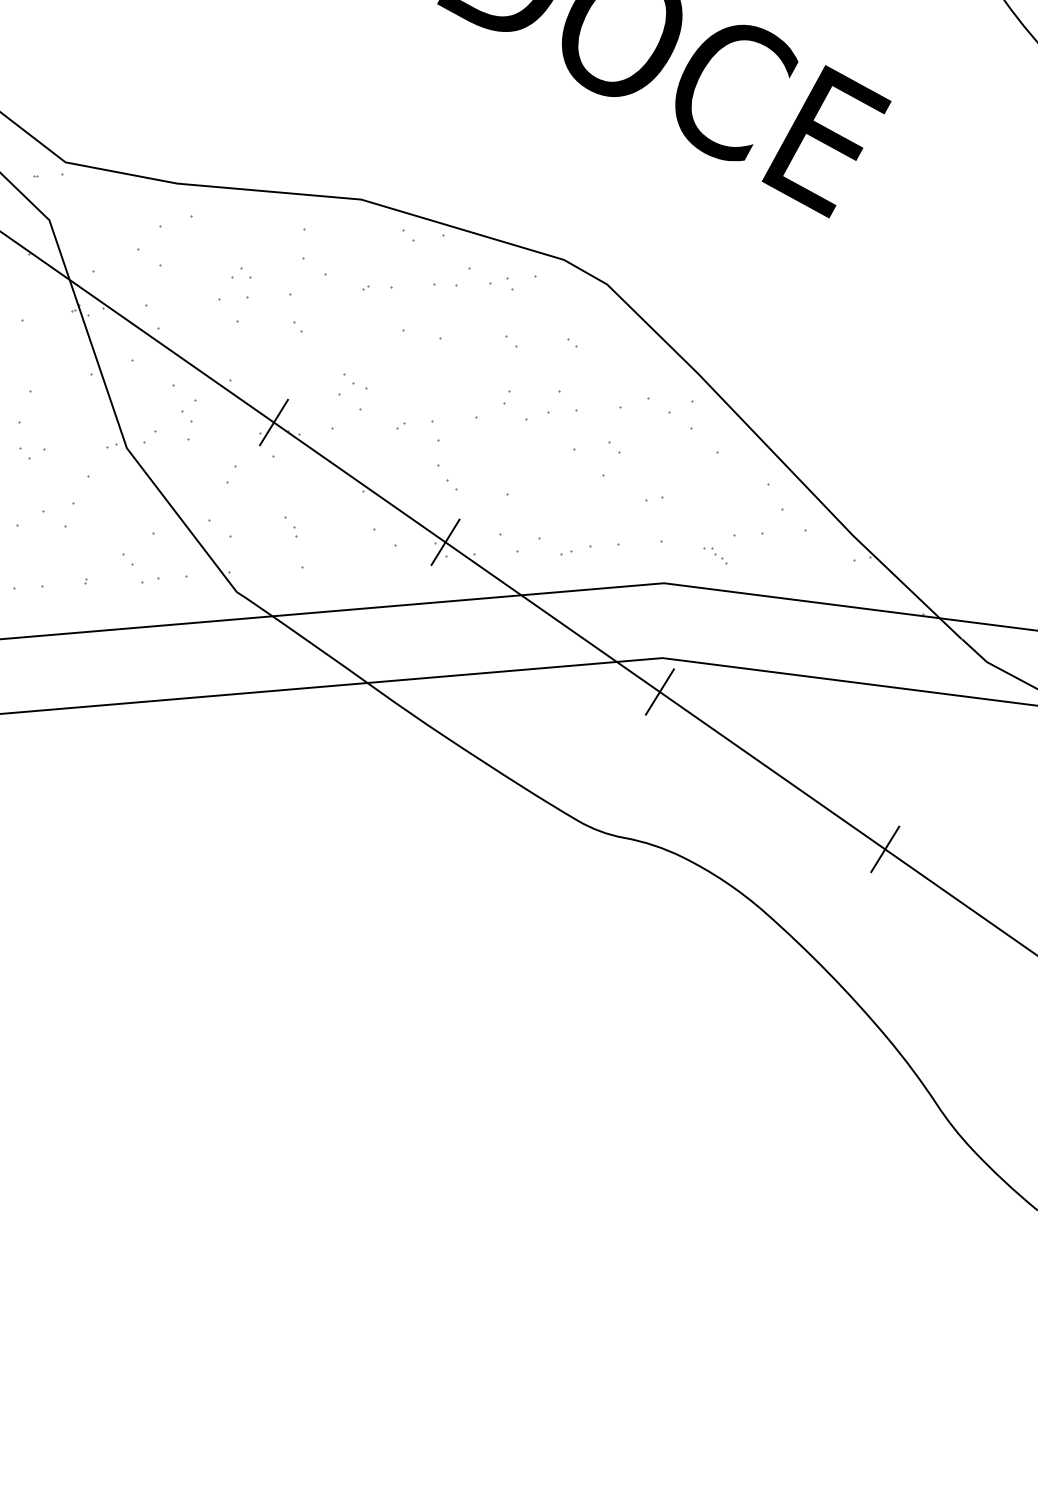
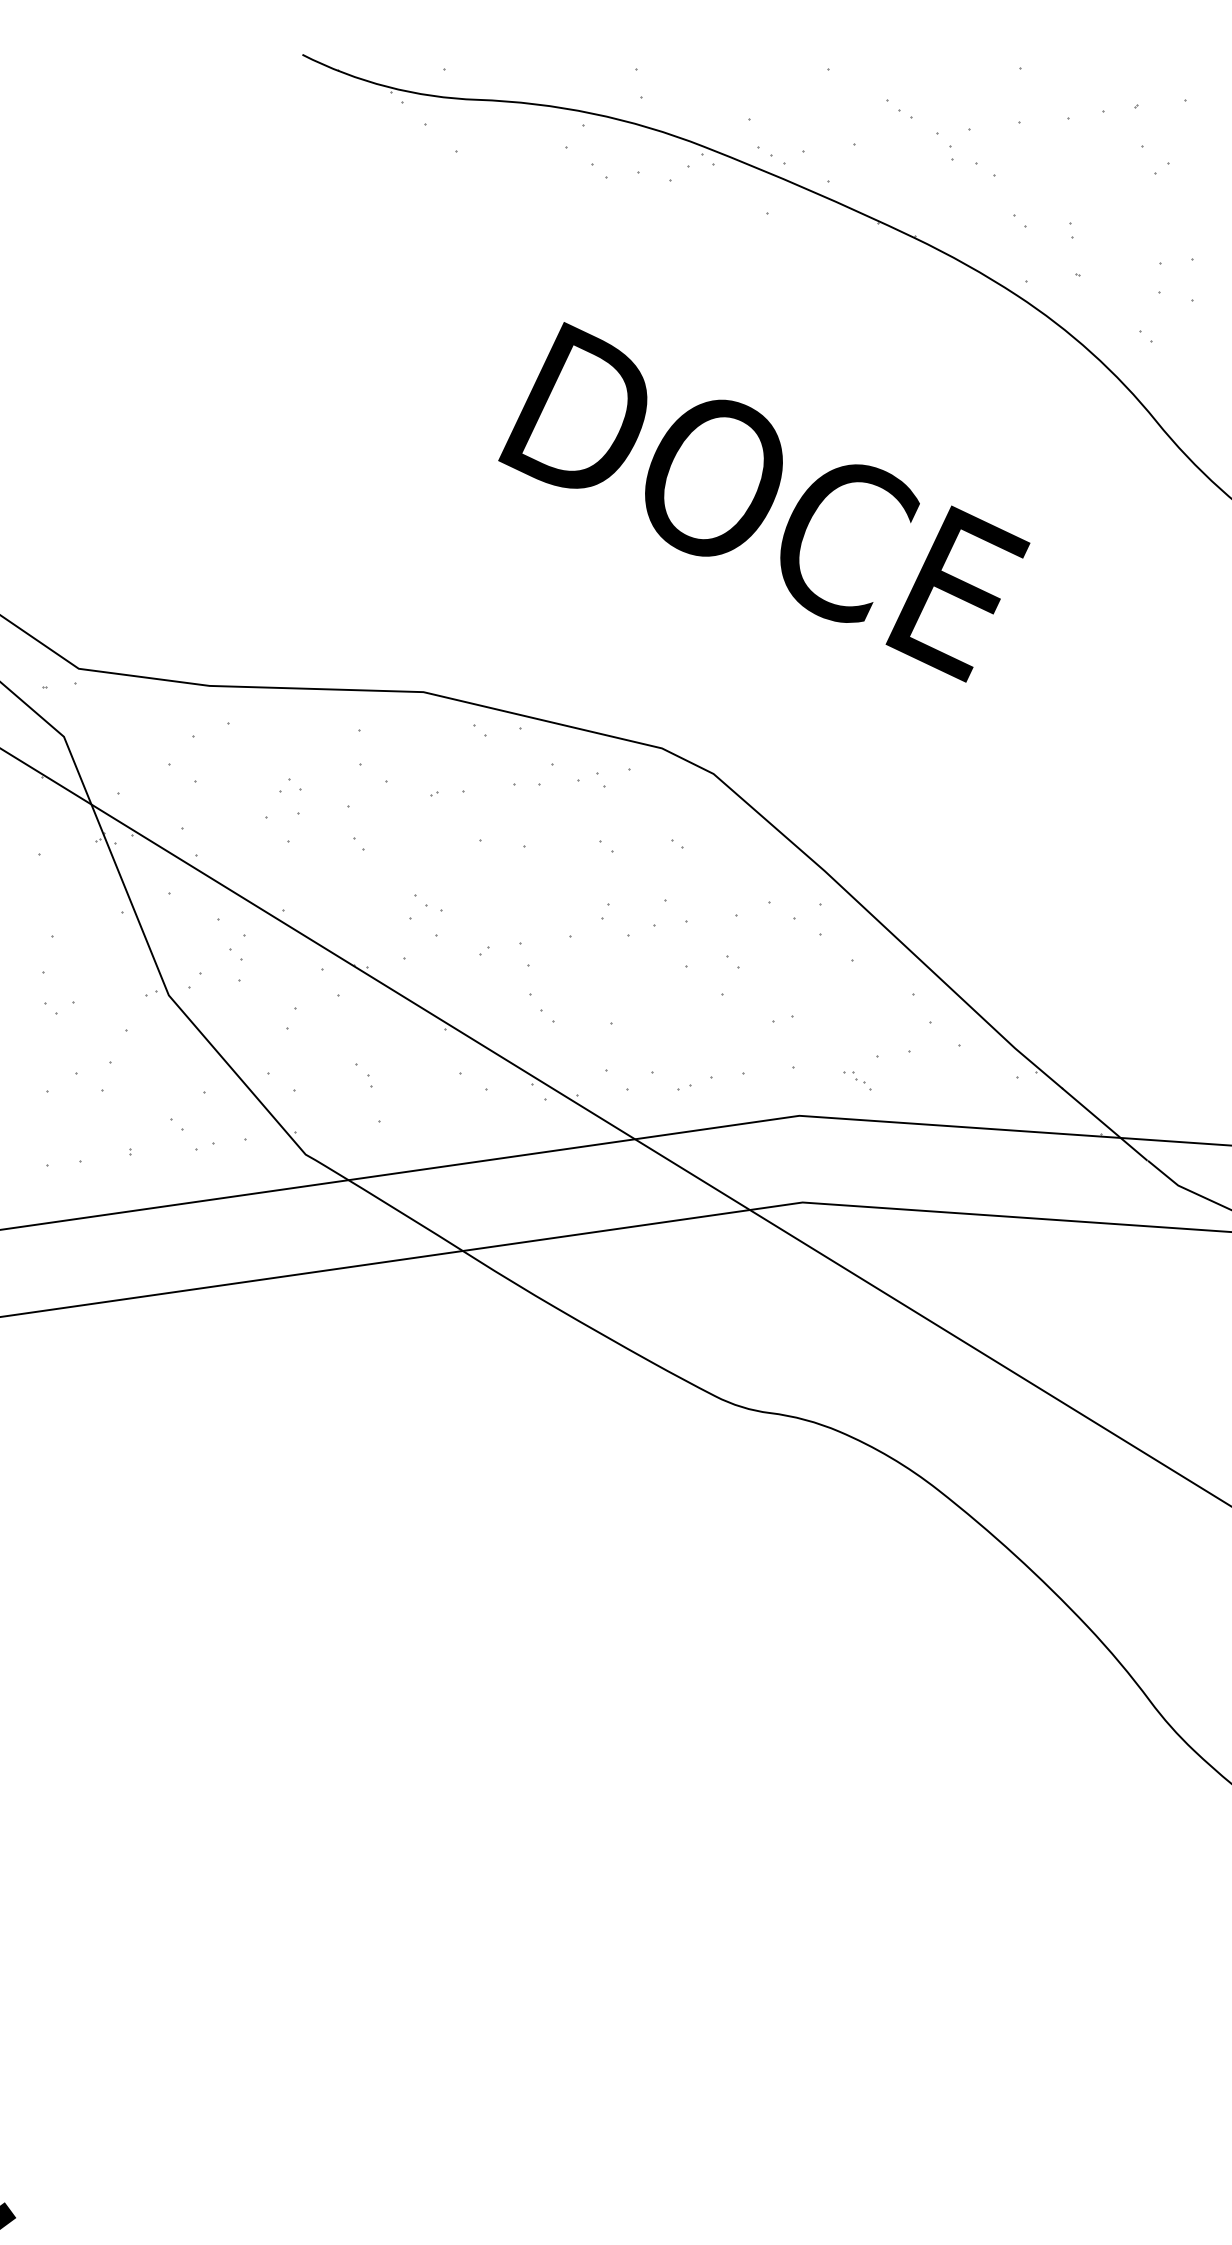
line: (273, 422) -> (336, 955), removed
line: (445, 541) -> (543, 1082), removed
line: (659, 691) -> (801, 1241), removed
line: (884, 848) -> (1072, 1408), removed

